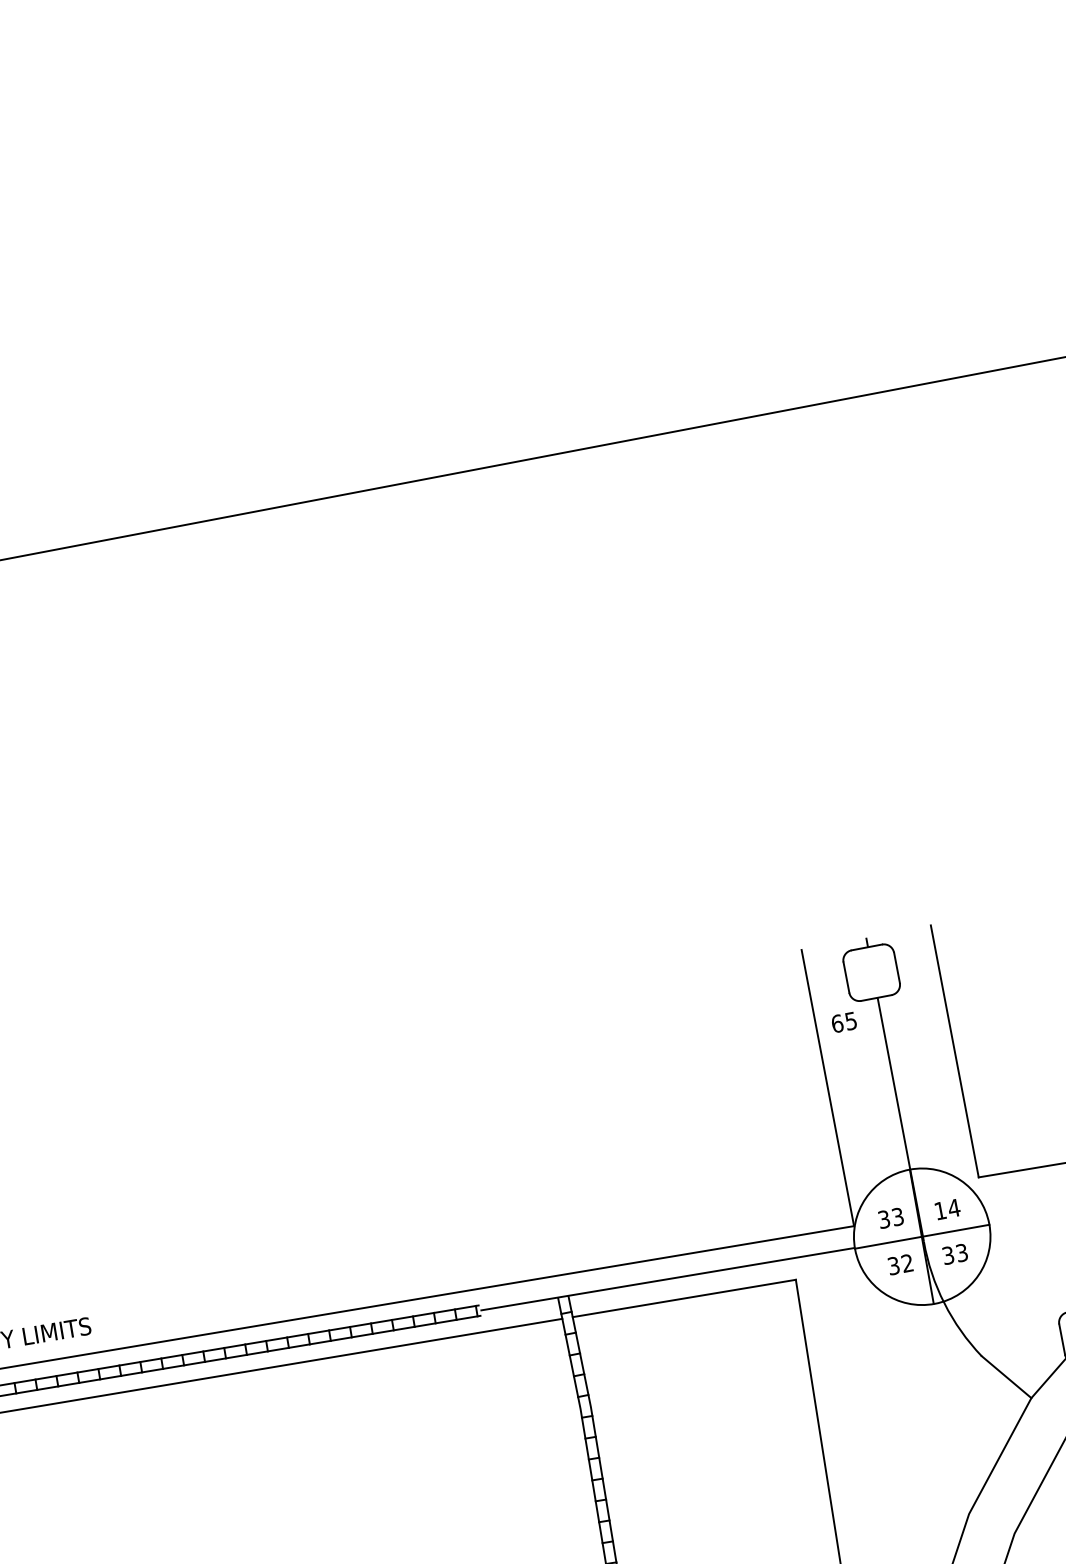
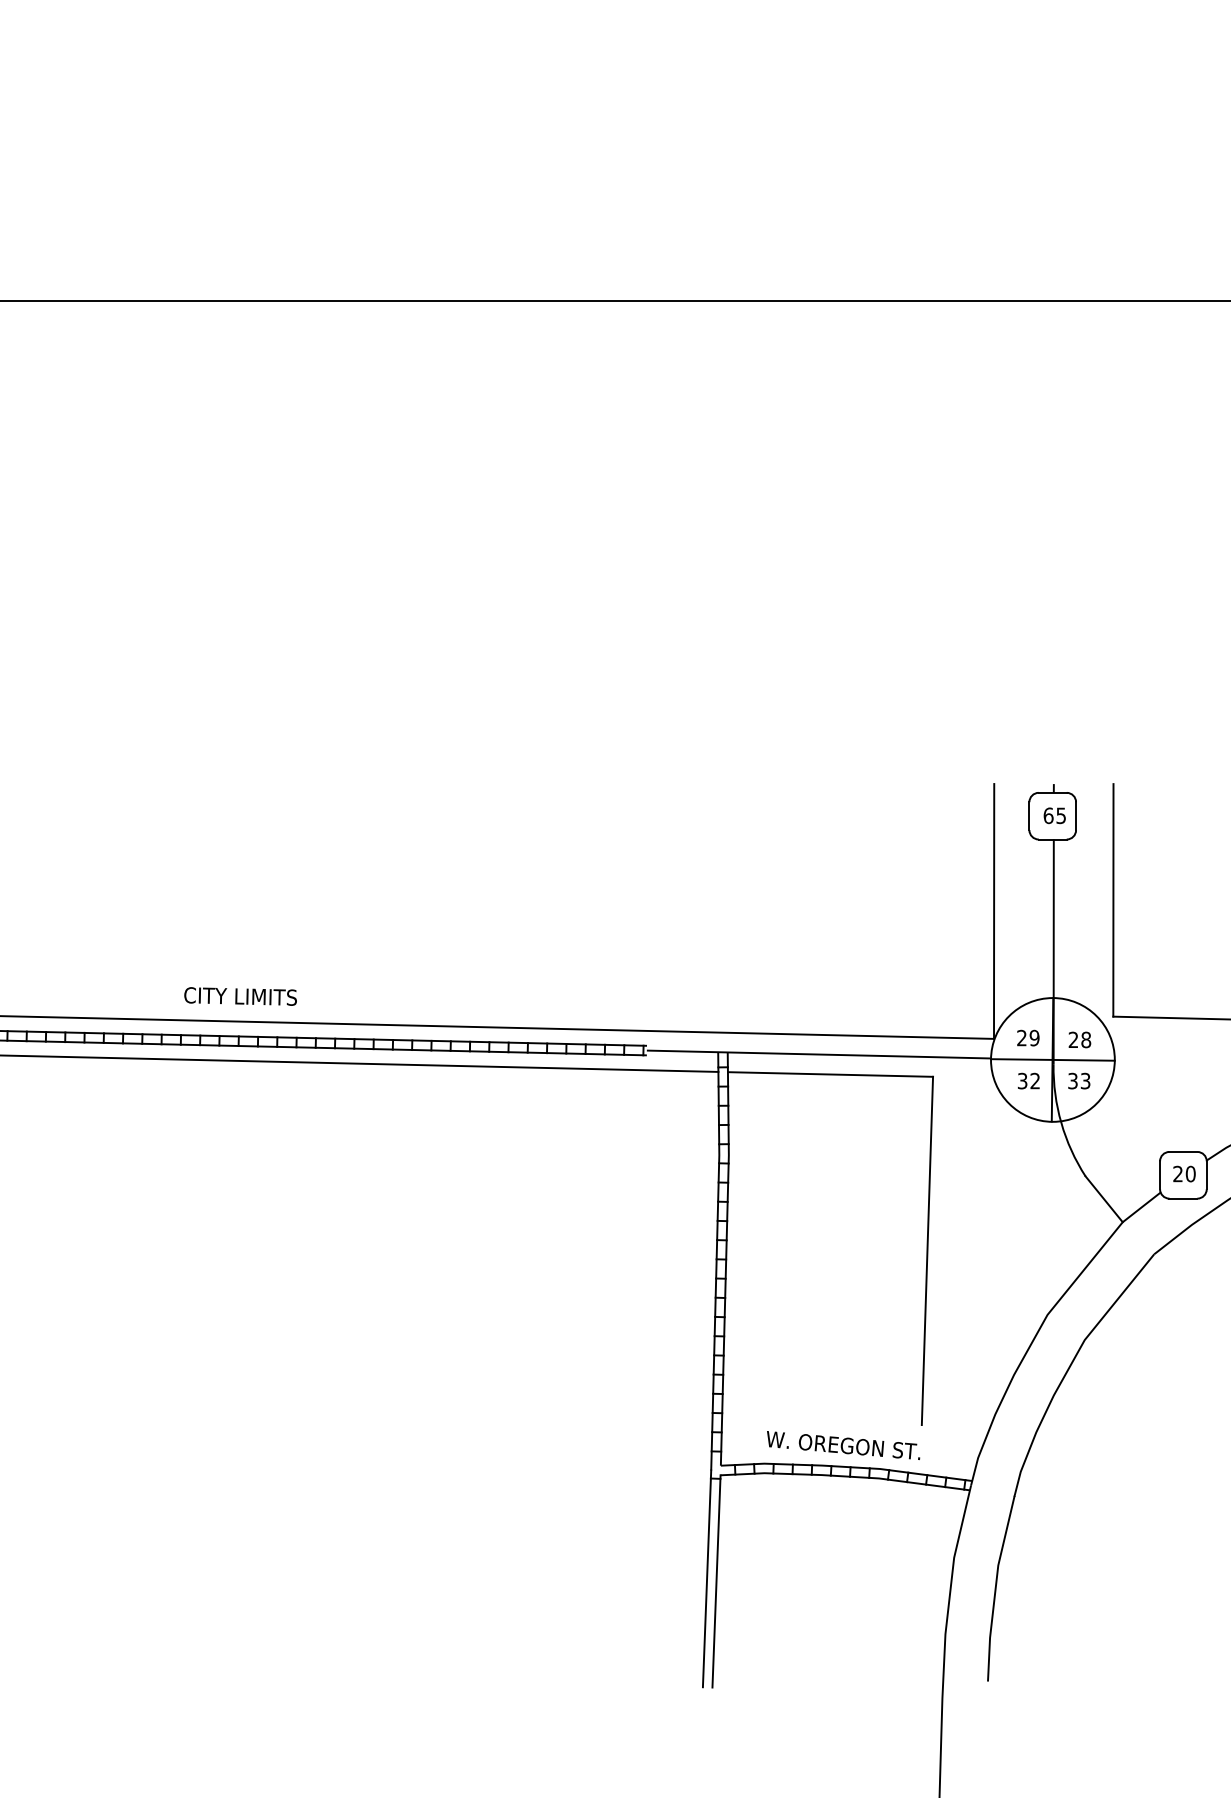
text: (843, 1022) -> (1054, 815), moved
text: (946, 1209) -> (1079, 1039), 14 -> 28
text: (891, 1218) -> (1028, 1038), 33 -> 29

